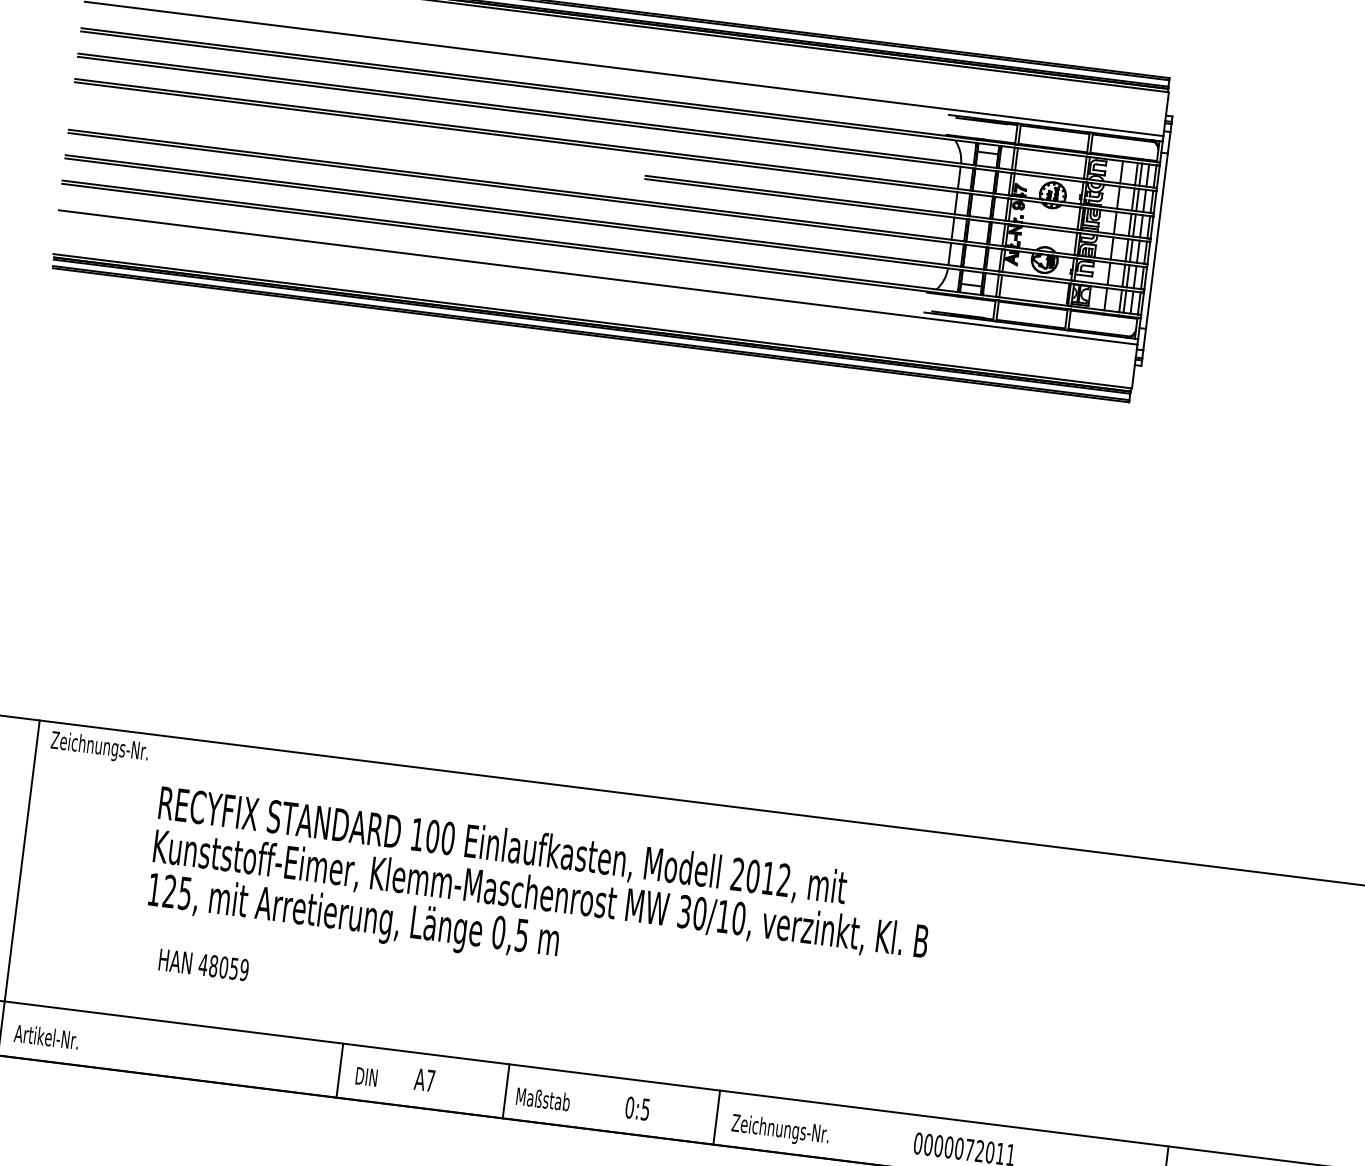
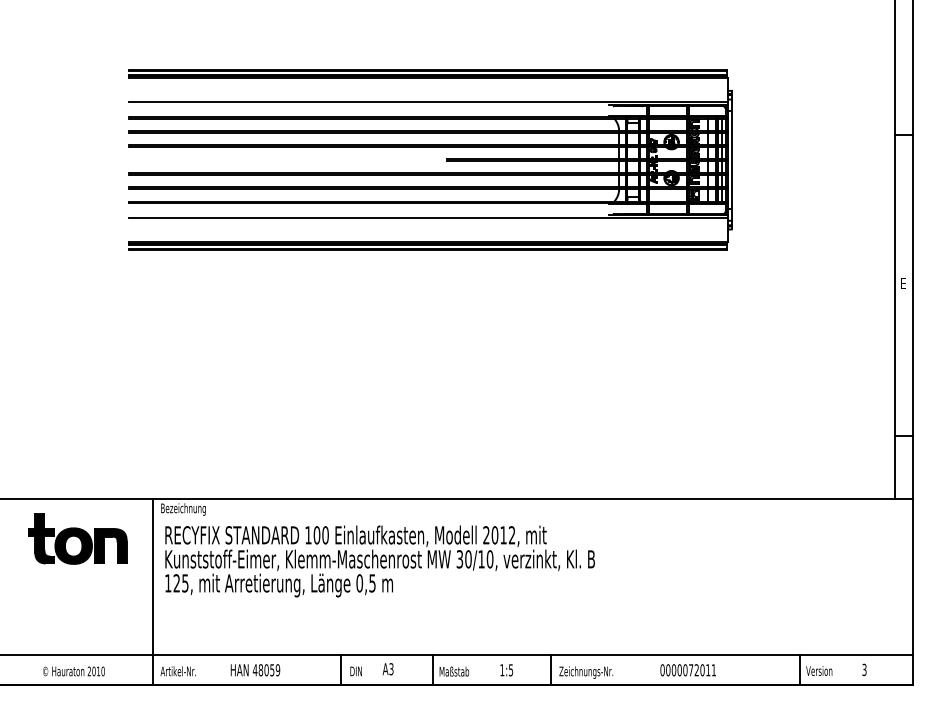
text: (99, 747) -> (187, 509), Zeichnungs-Nr. -> Bezeichnung
text: (539, 897) -> (379, 561), moved
text: (203, 965) -> (255, 670), moved
text: (430, 1081) -> (391, 669), A7 -> A3
text: (630, 1108) -> (502, 670), 0:5 -> 1:5

